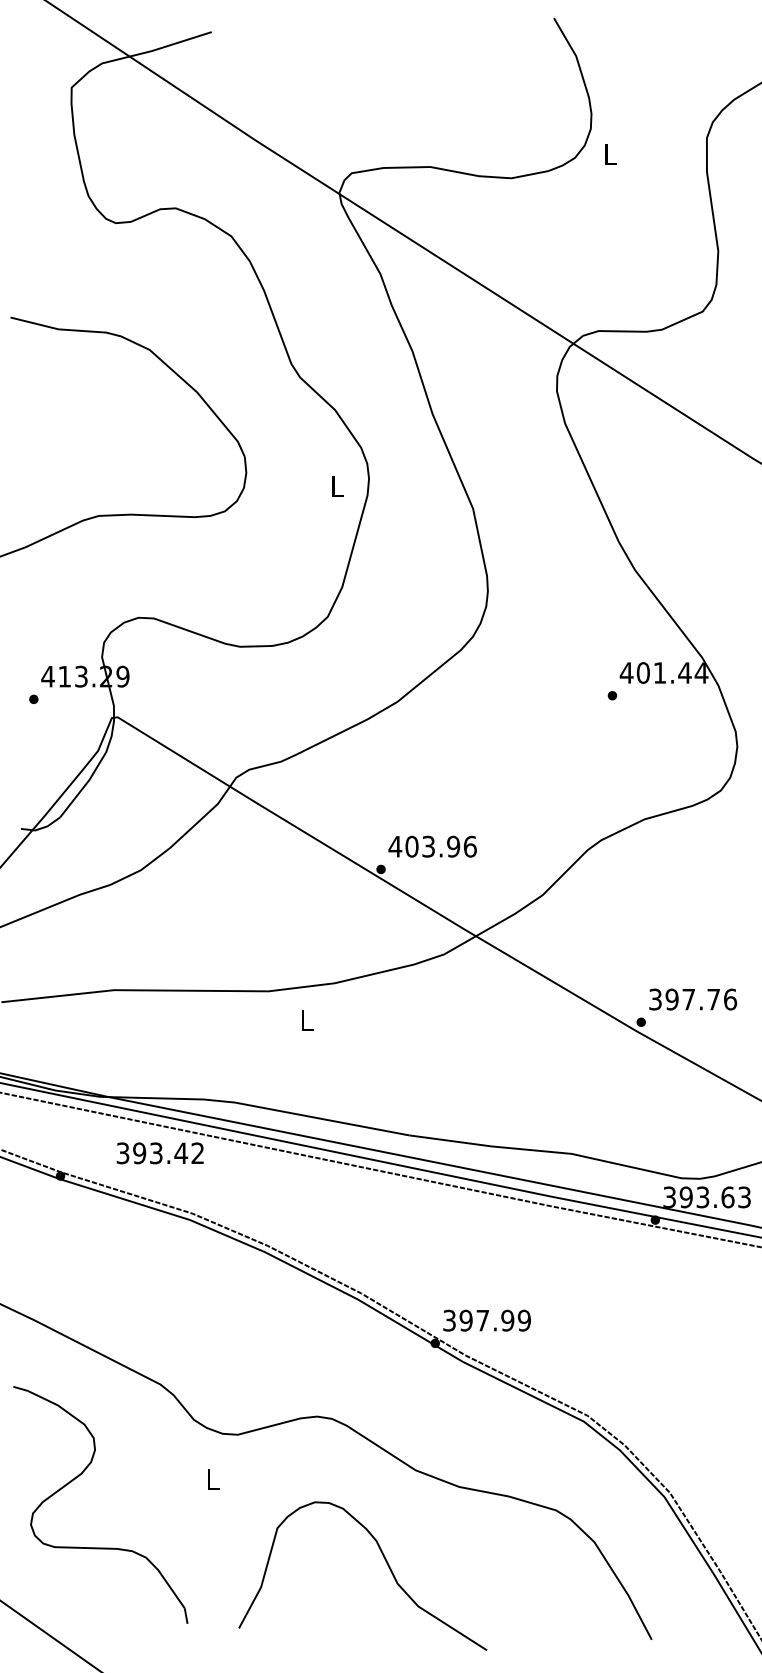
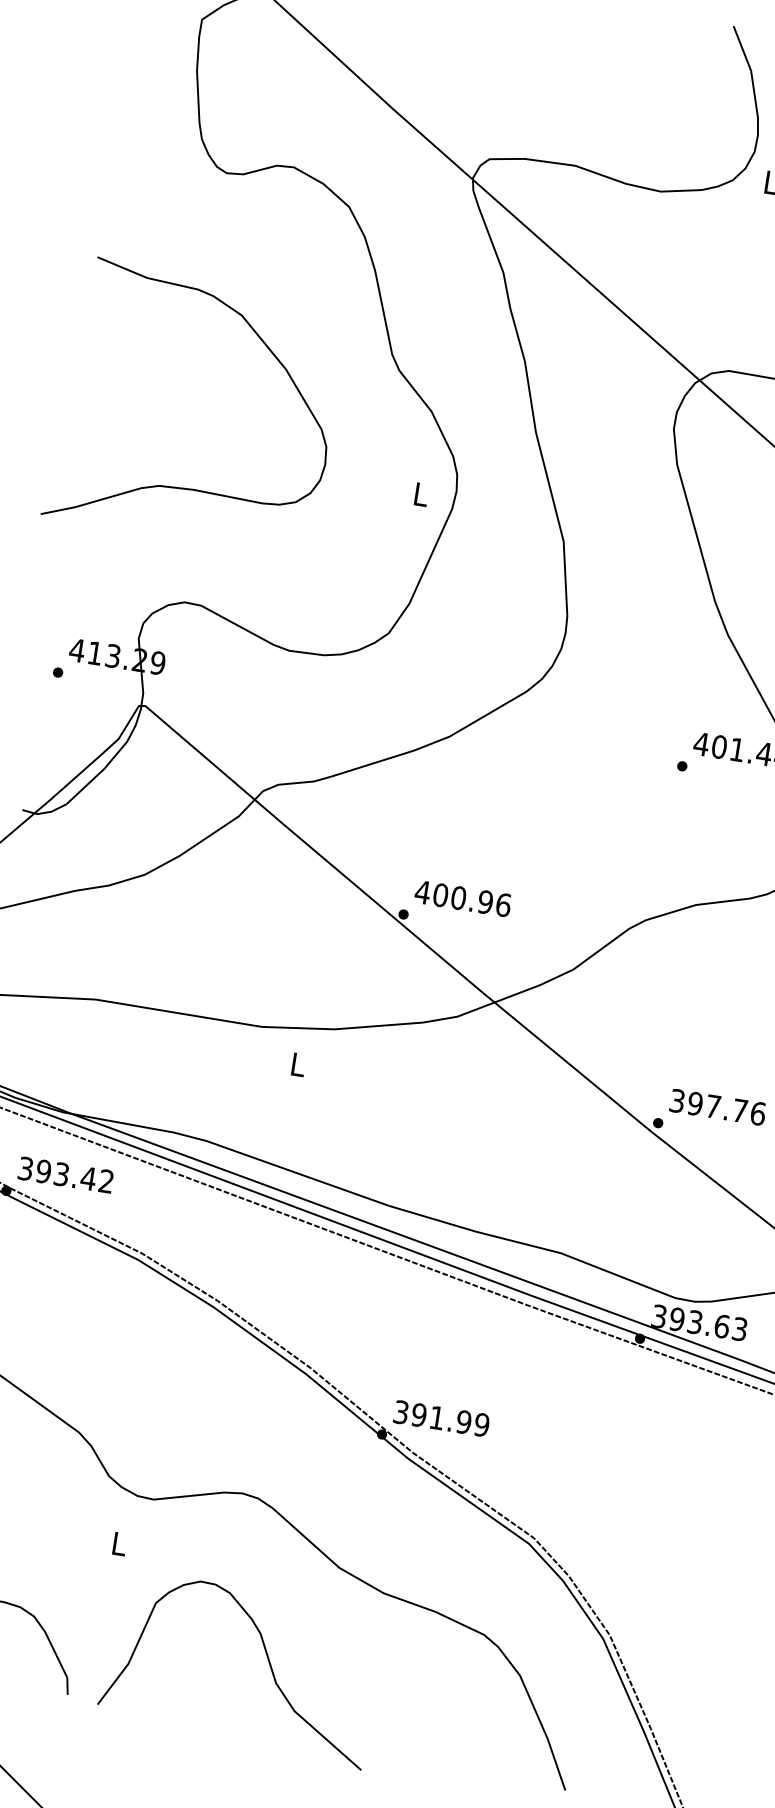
text: (428, 846) -> (458, 897), 403.96 -> 400.96
text: (159, 1153) -> (65, 1175), moved
text: (482, 1320) -> (436, 1417), 397.99 -> 391.99
curve: (386, 1563) -> (267, 1659), moved

